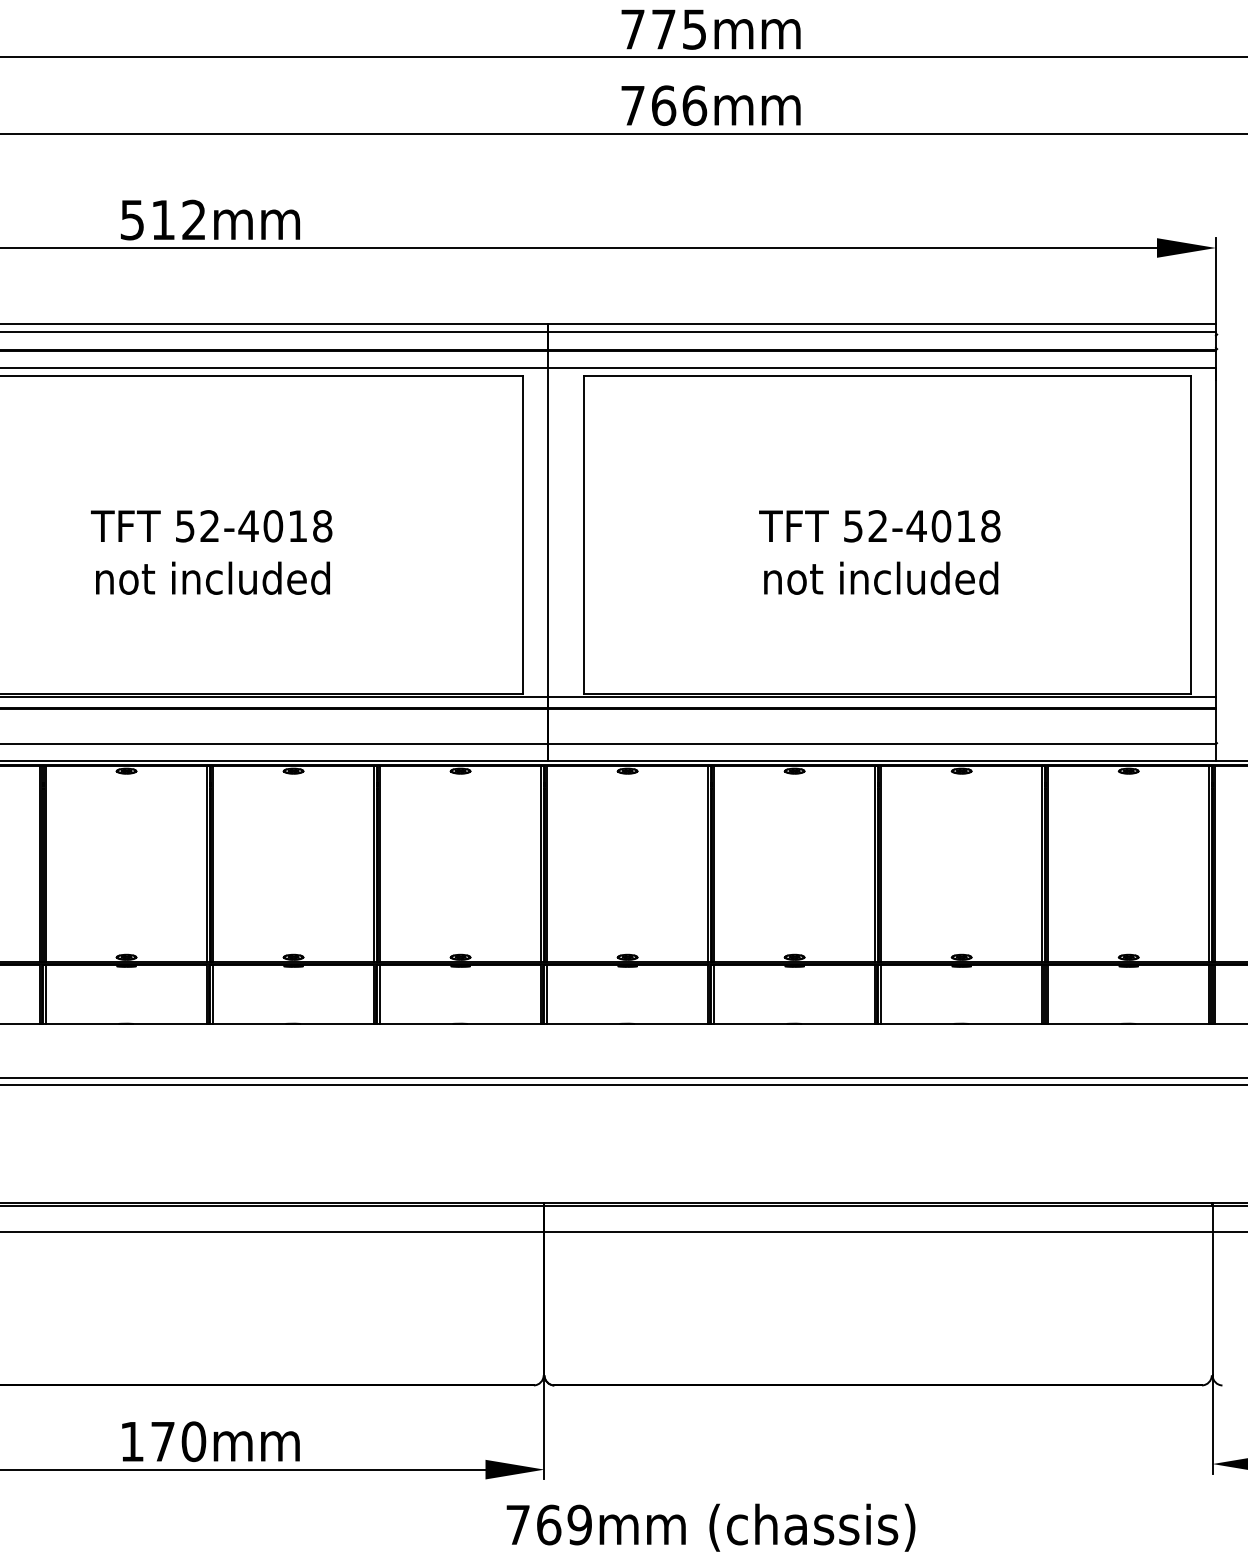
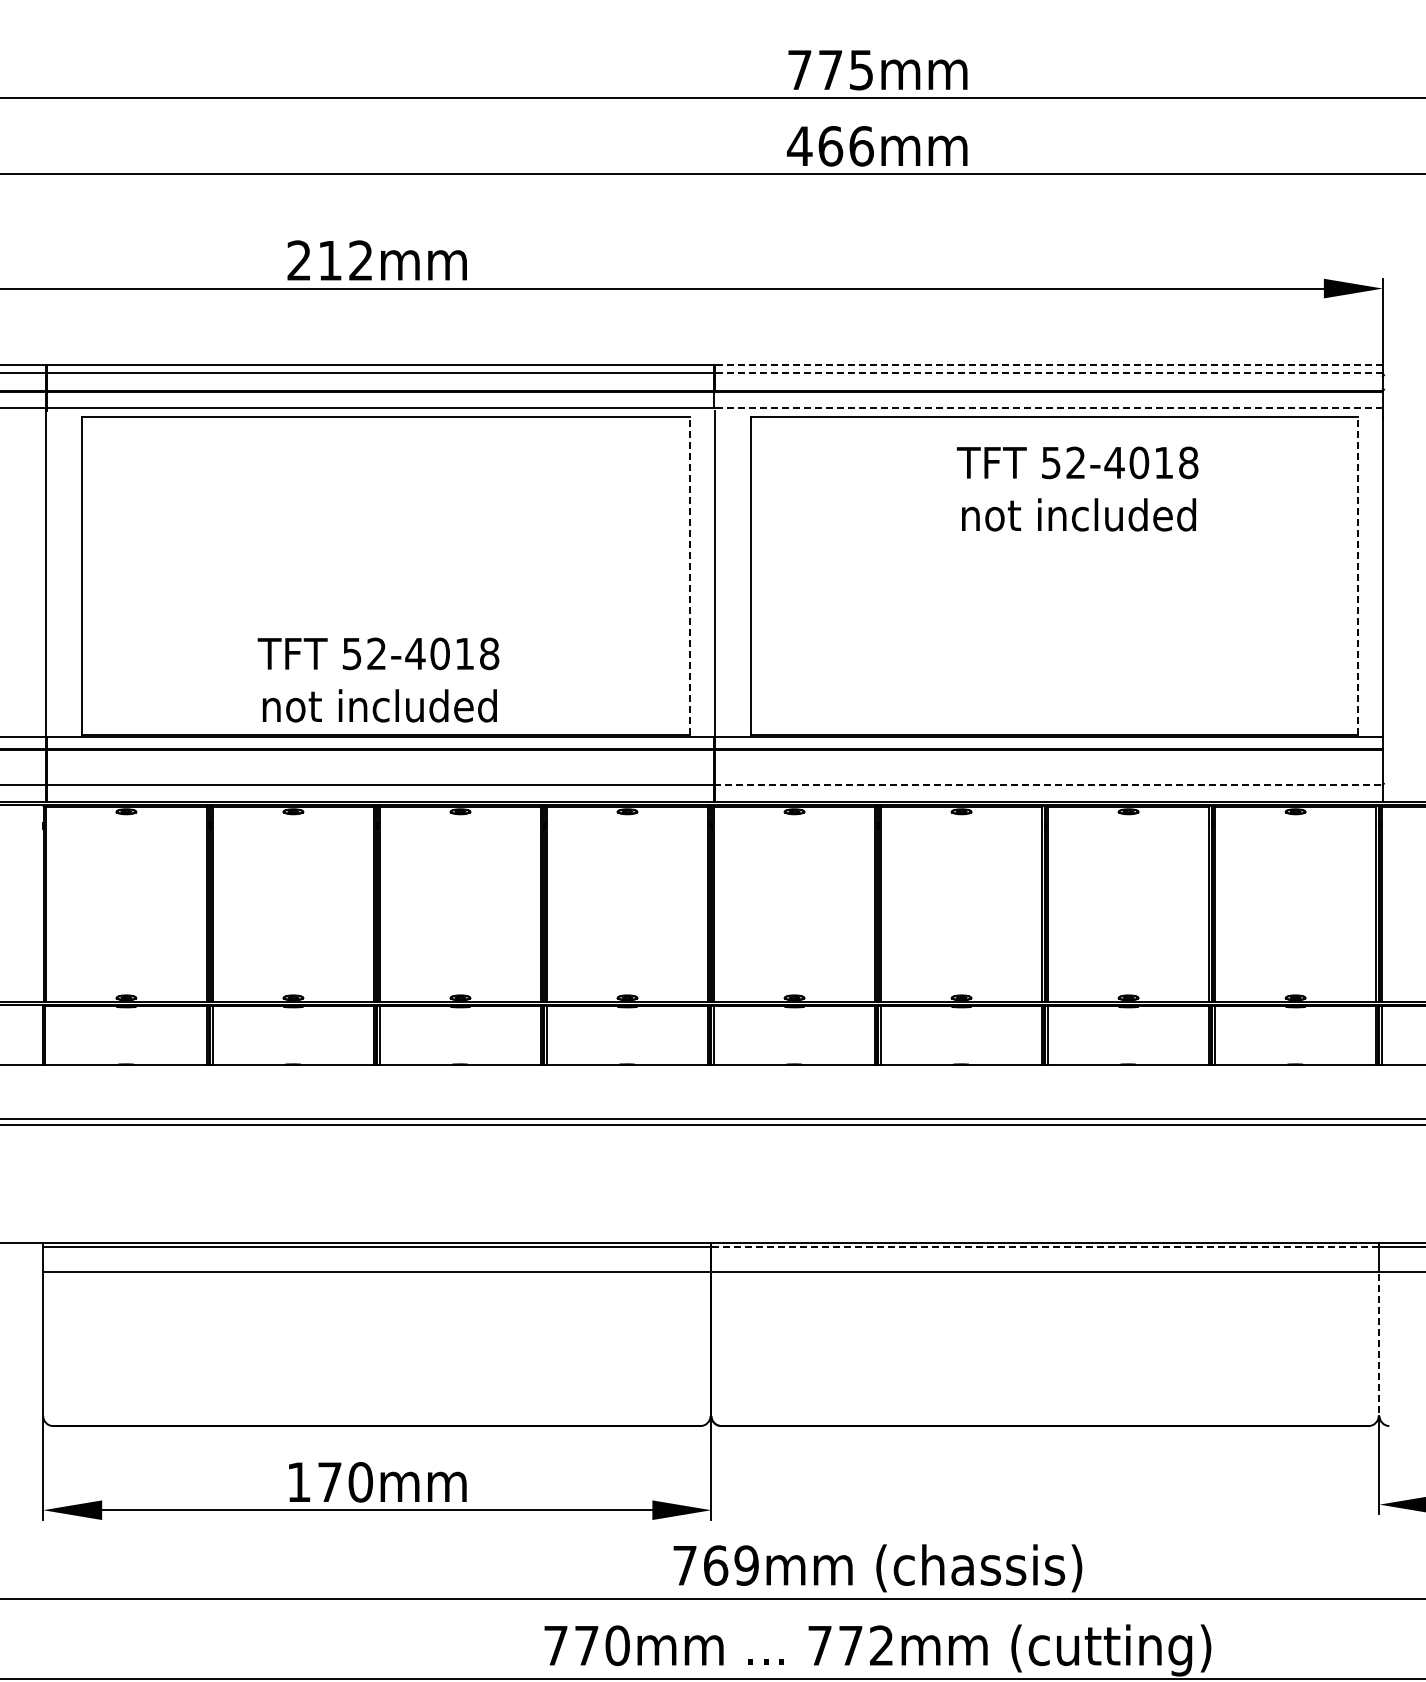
text: (632, 104) -> (799, 145), 766mm -> 466mm
text: (131, 219) -> (298, 260), 512mm -> 212mm
line: (881, 323) -> (1048, 364), solid -> dashed
line: (881, 331) -> (1048, 372), solid -> dashed
line: (881, 367) -> (1048, 408), solid -> dashed
line: (522, 534) -> (689, 575), solid -> dashed
line: (1190, 534) -> (1357, 575), solid -> dashed
text: (211, 551) -> (378, 679), moved
text: (879, 551) -> (1077, 488), moved
line: (882, 743) -> (1049, 784), solid -> dashed
line: (878, 1206) -> (1045, 1247), solid -> dashed
line: (1212, 1304) -> (1379, 1345), solid -> dashed

